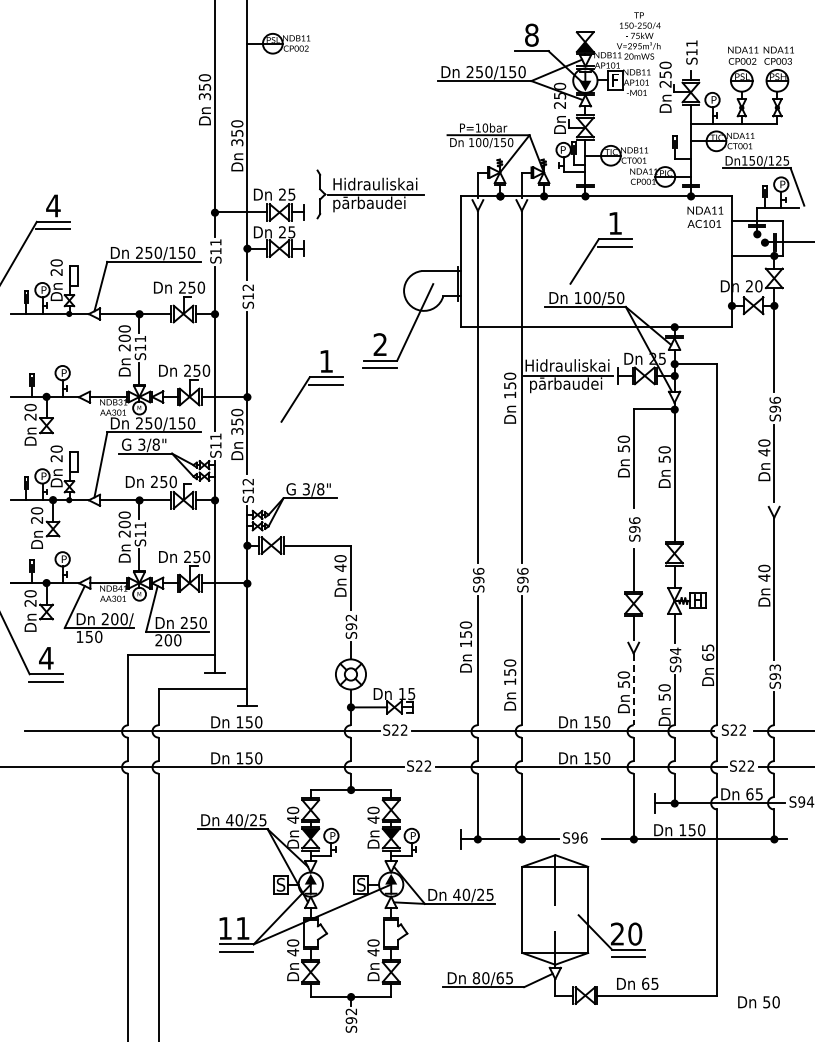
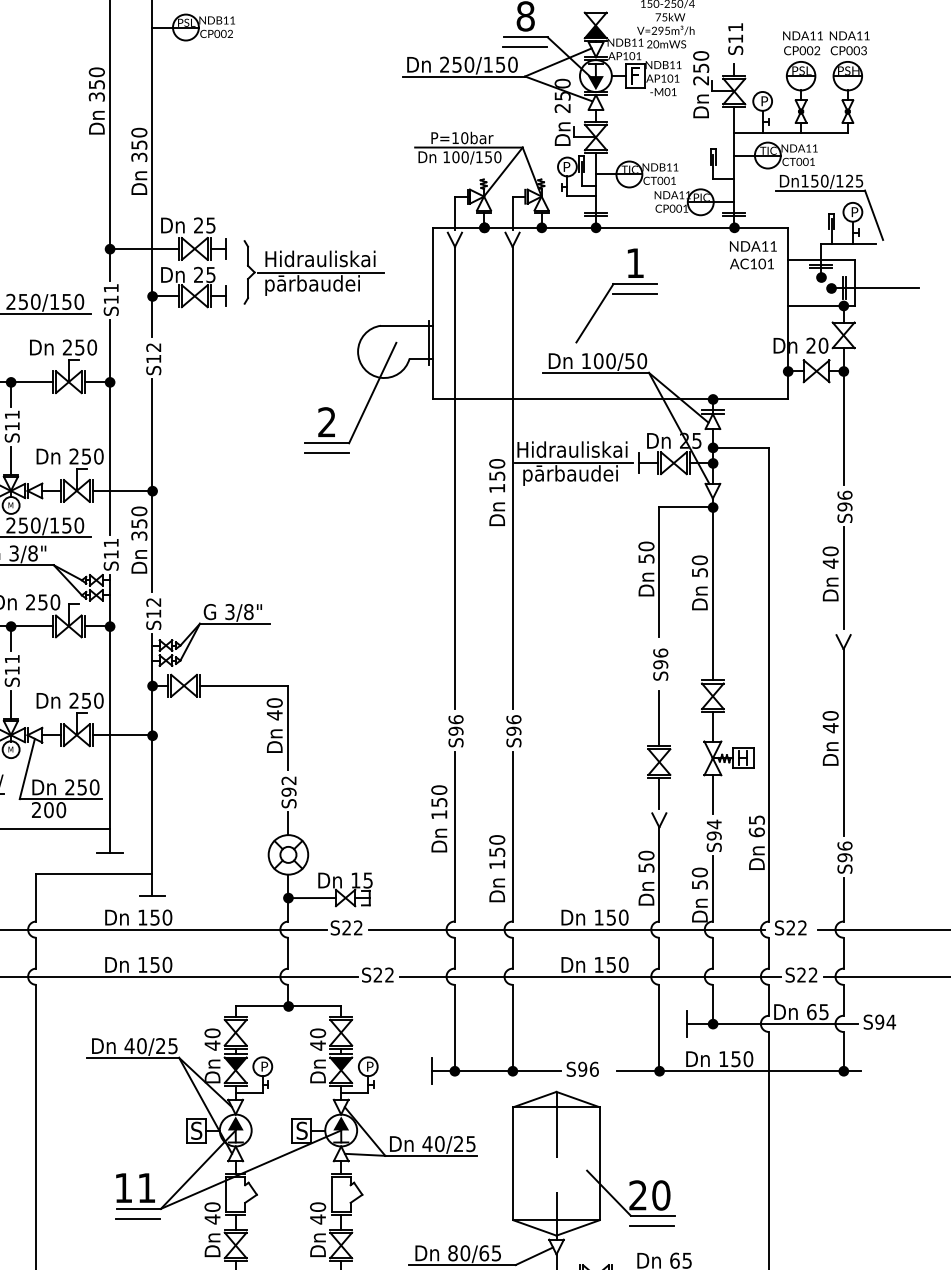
line: (531, 58) -> (525, 46), added
part: (370, 194) -> (314, 272), moved
part: (311, 386) -> (236, 477), removed
text: (774, 667) -> (843, 845), S93 -> S96
line: (633, 689) -> (659, 874), dashed -> solid

